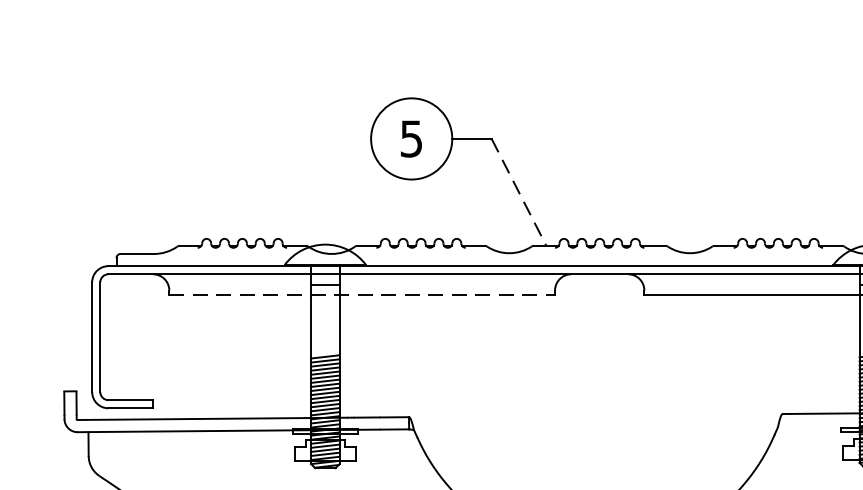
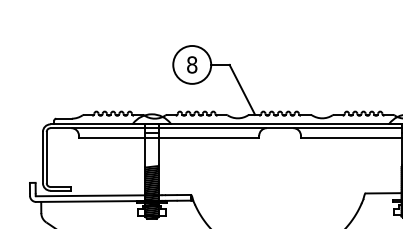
text: (412, 137) -> (192, 64), 5 -> 8
line: (519, 193) -> (242, 90), dashed -> solid
line: (363, 294) -> (169, 137), dashed -> solid

